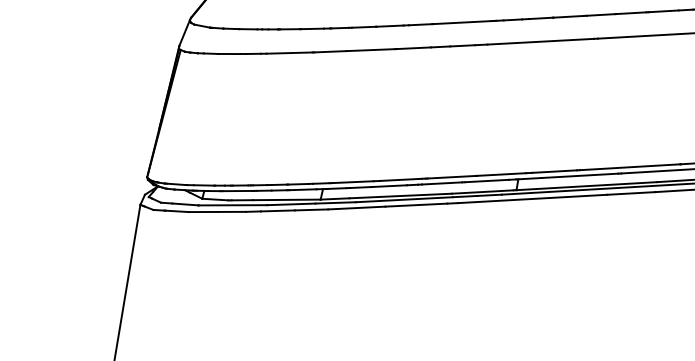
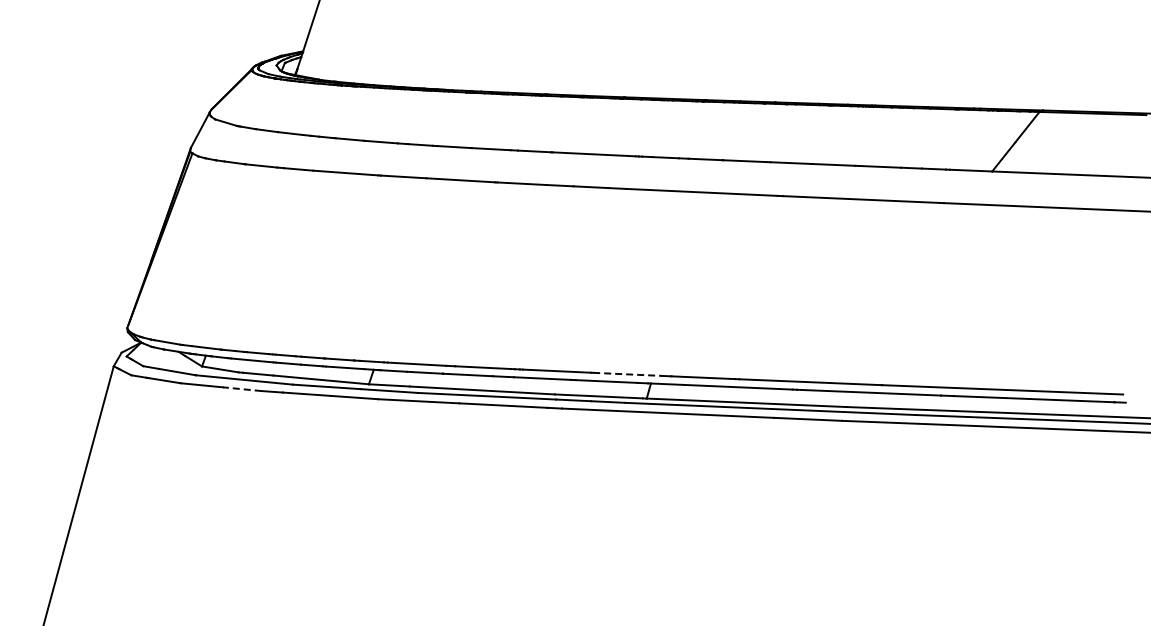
line: (501, 174) -> (627, 374), solid -> dashed
line: (231, 212) -> (241, 389), solid -> dashed

